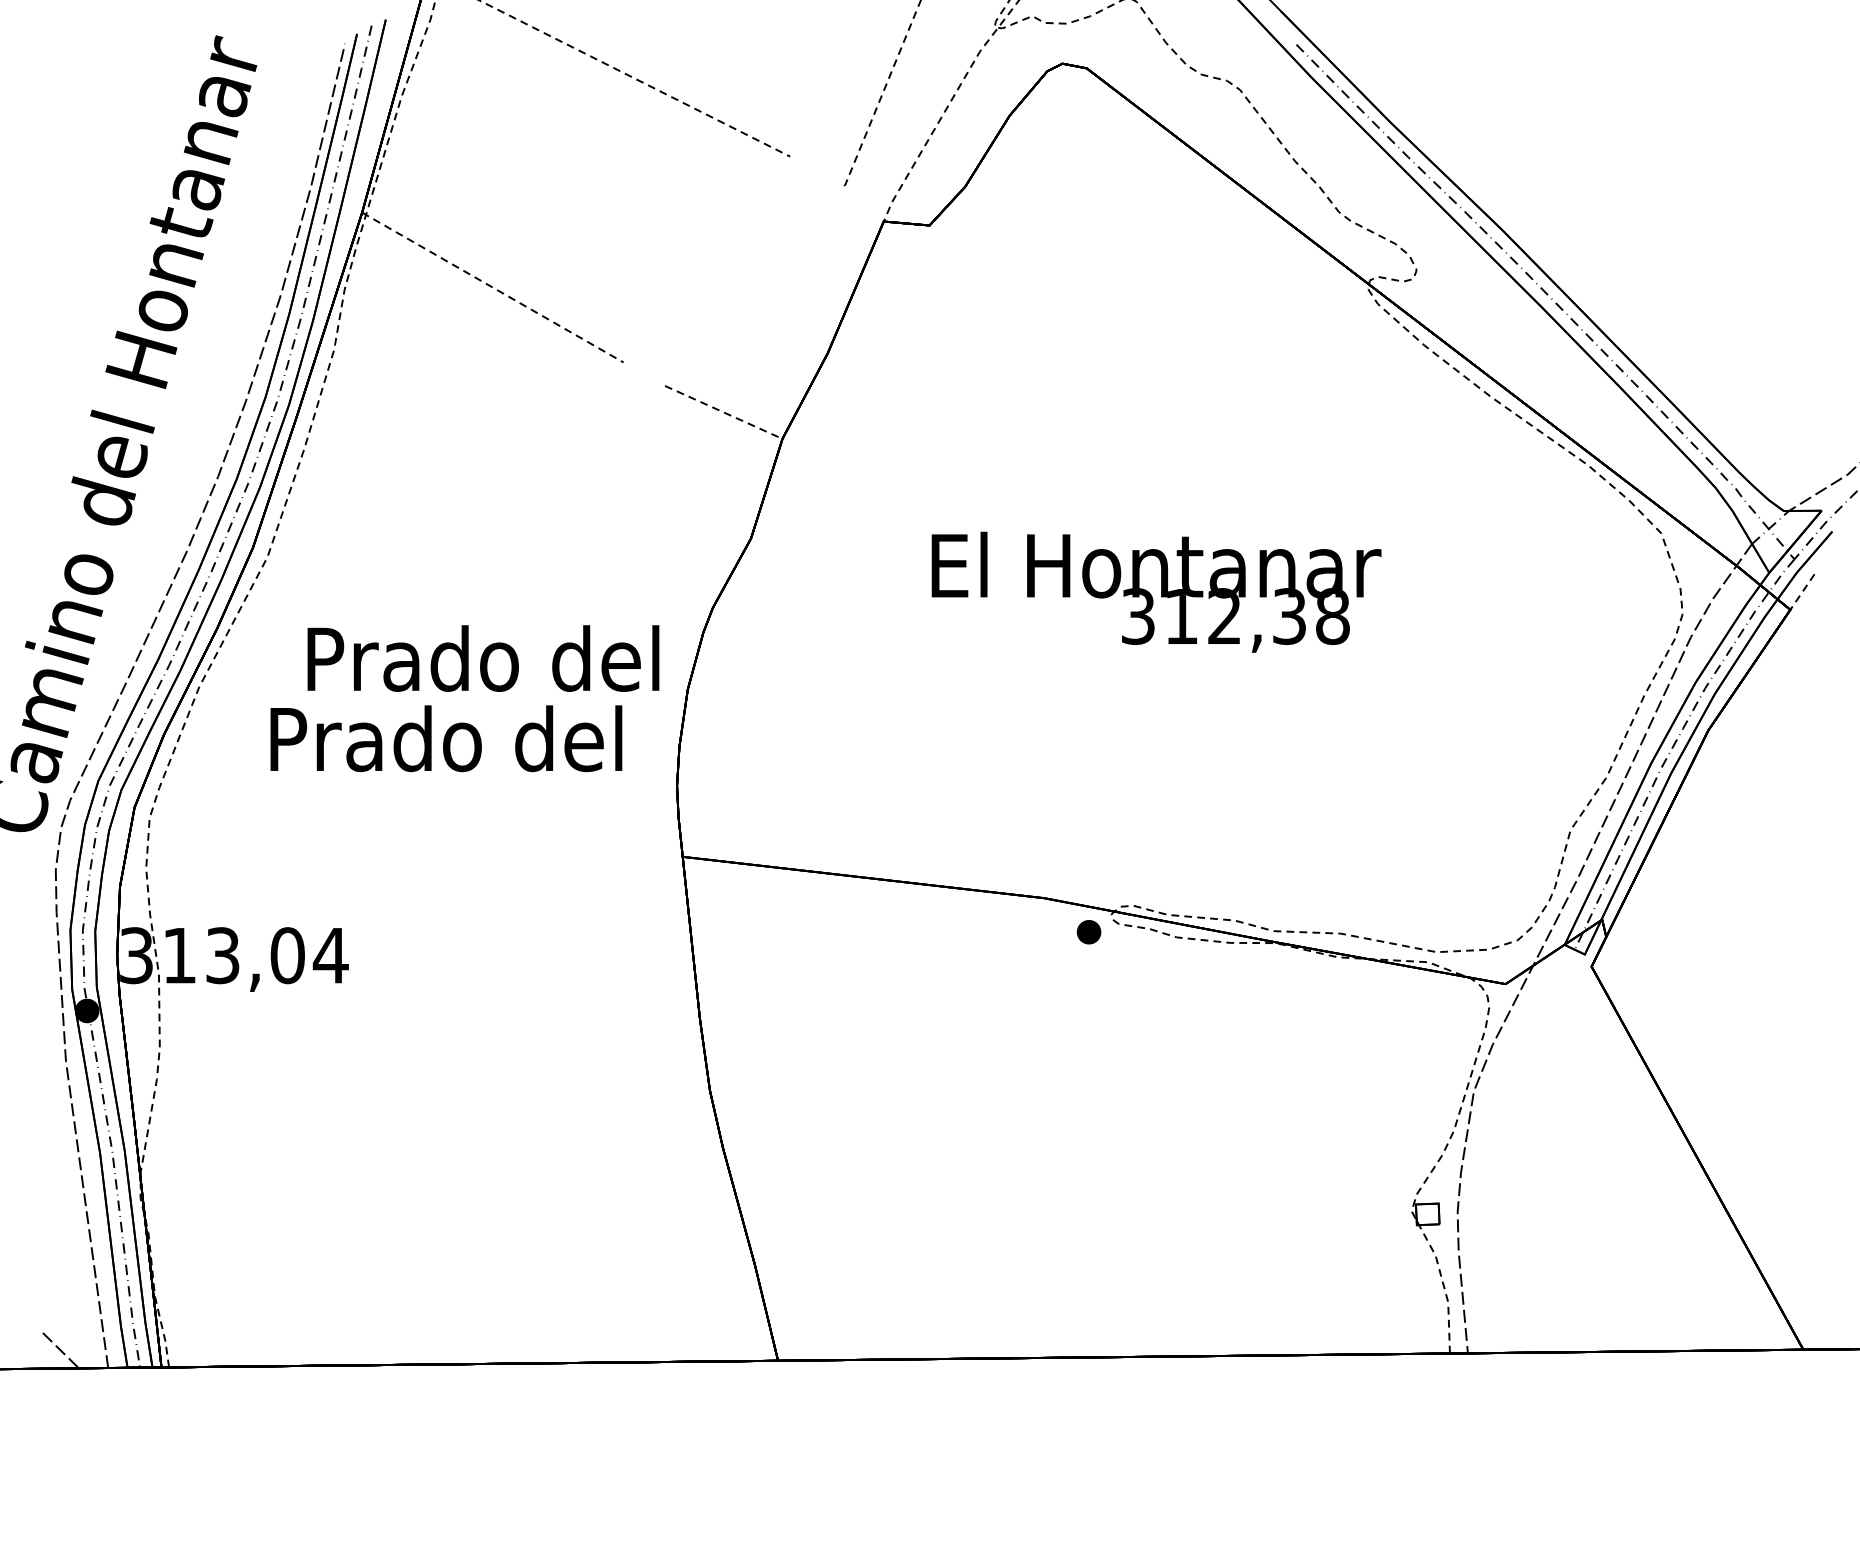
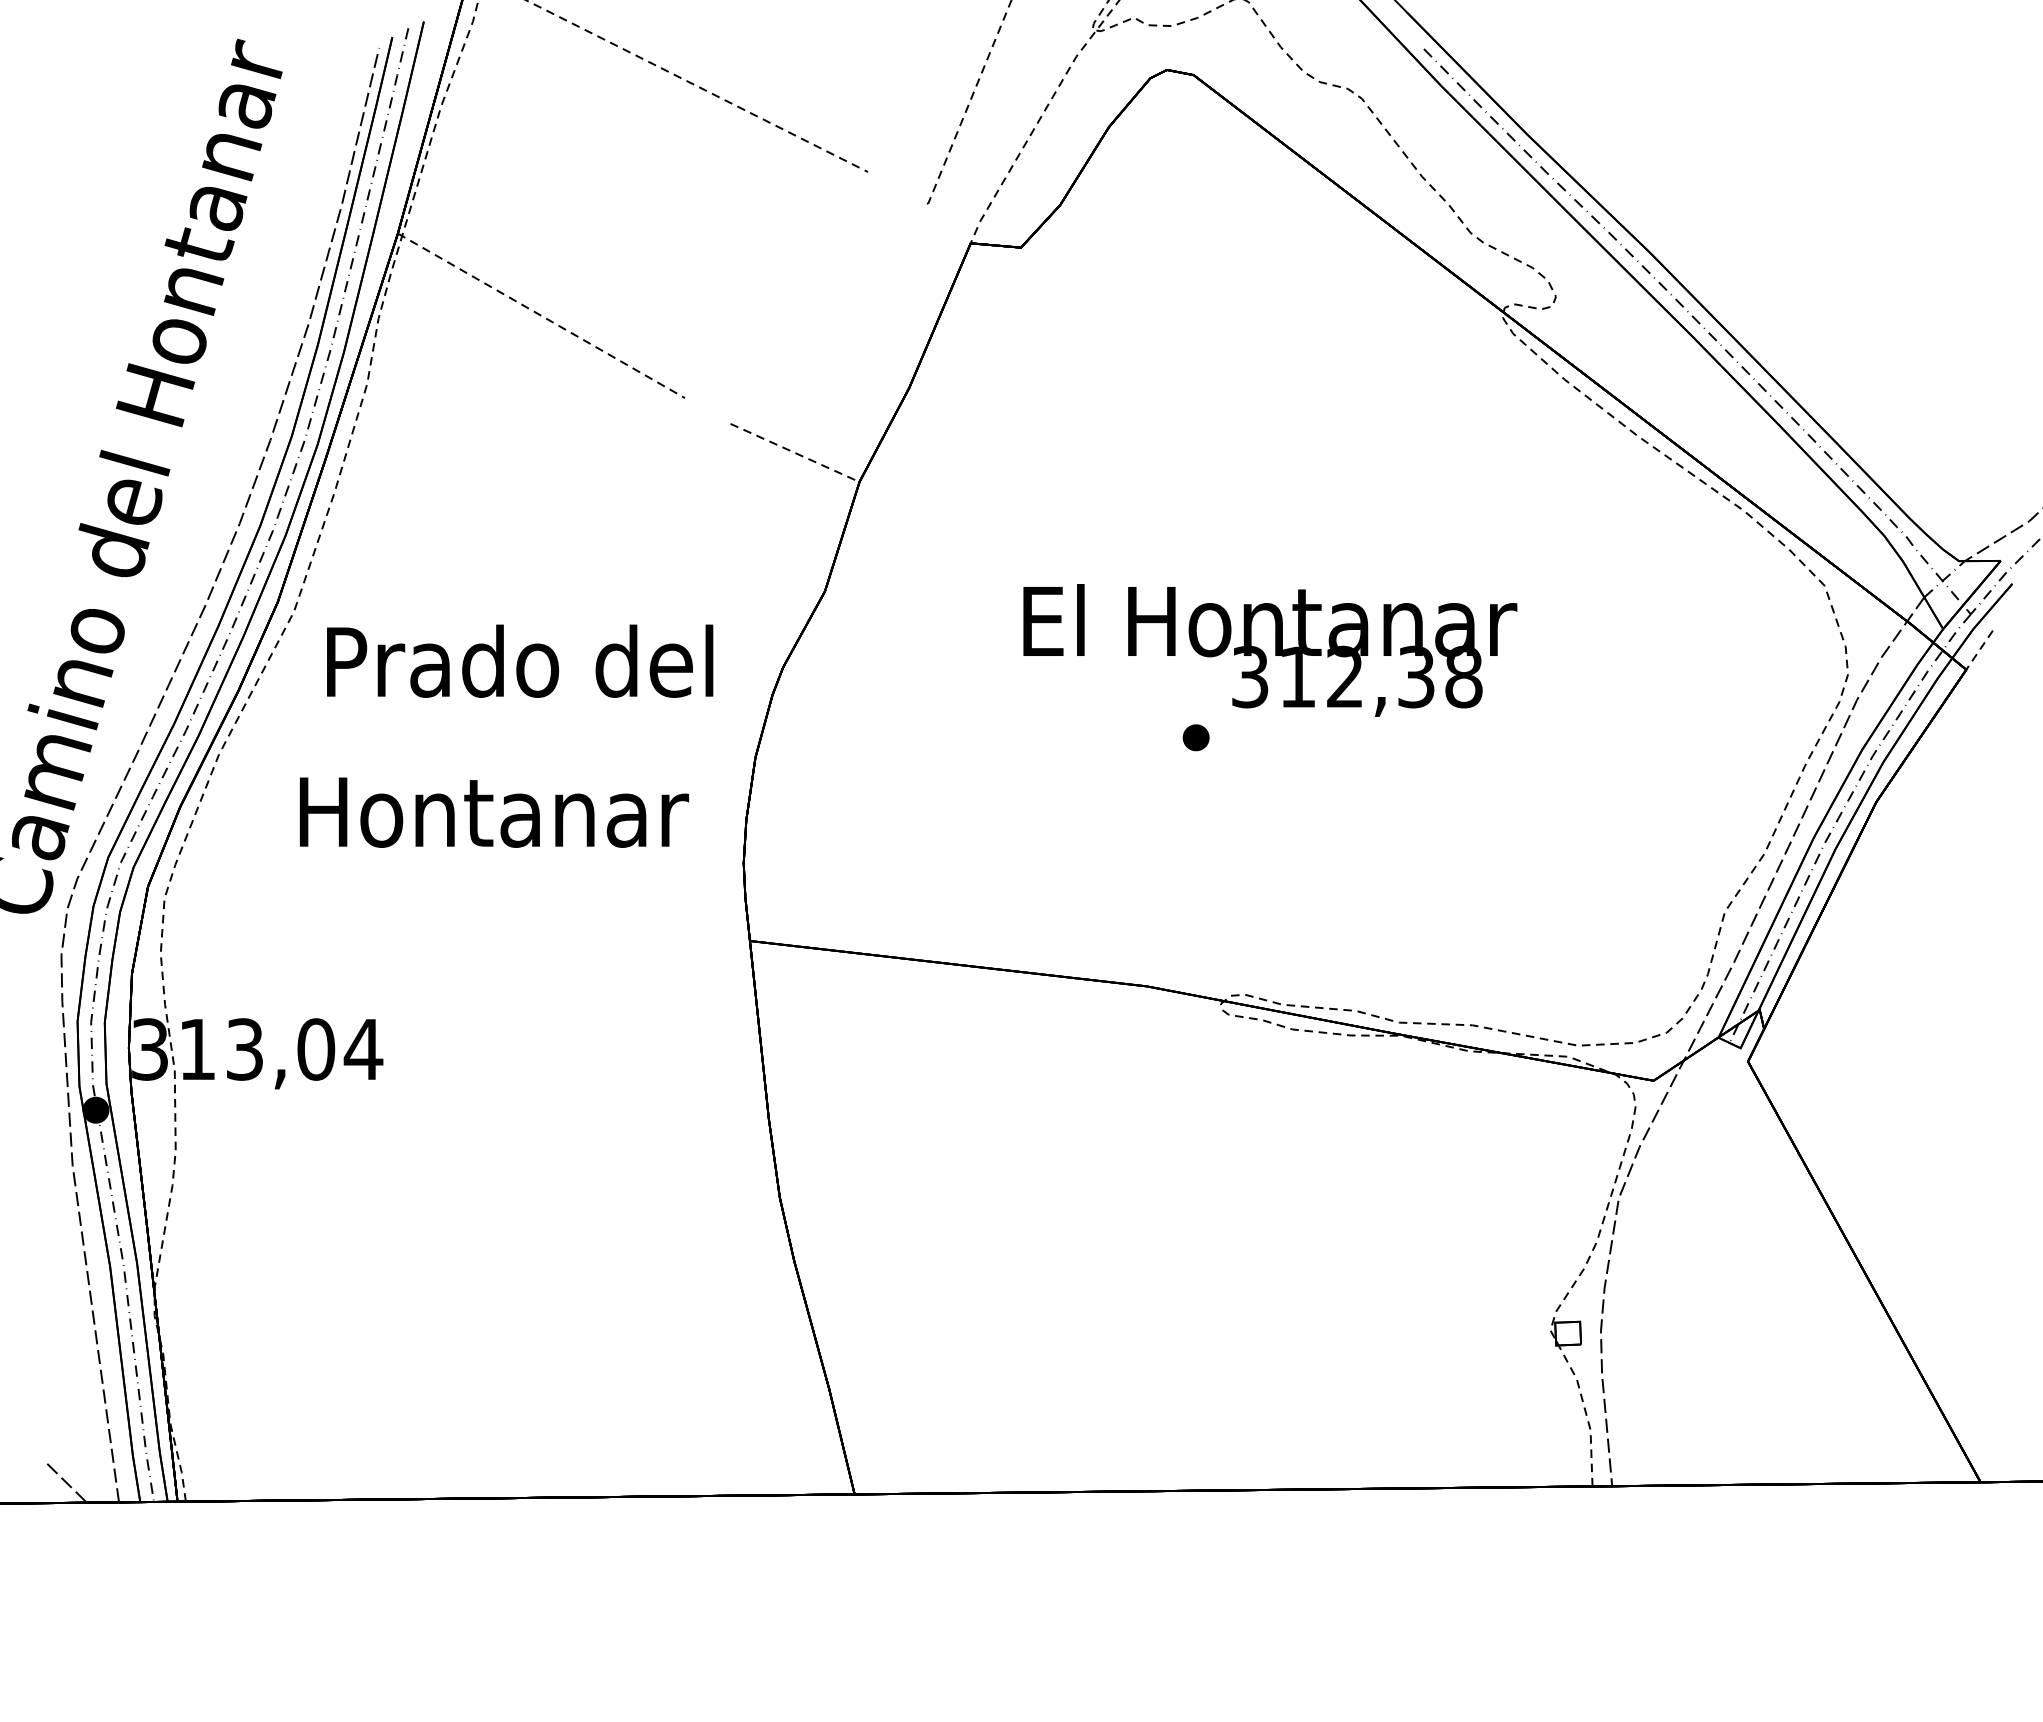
text: (483, 657) -> (520, 660), moved
text: (449, 738) -> (493, 810), Prado del -> Hontanar
part: (1088, 931) -> (1195, 737), moved

